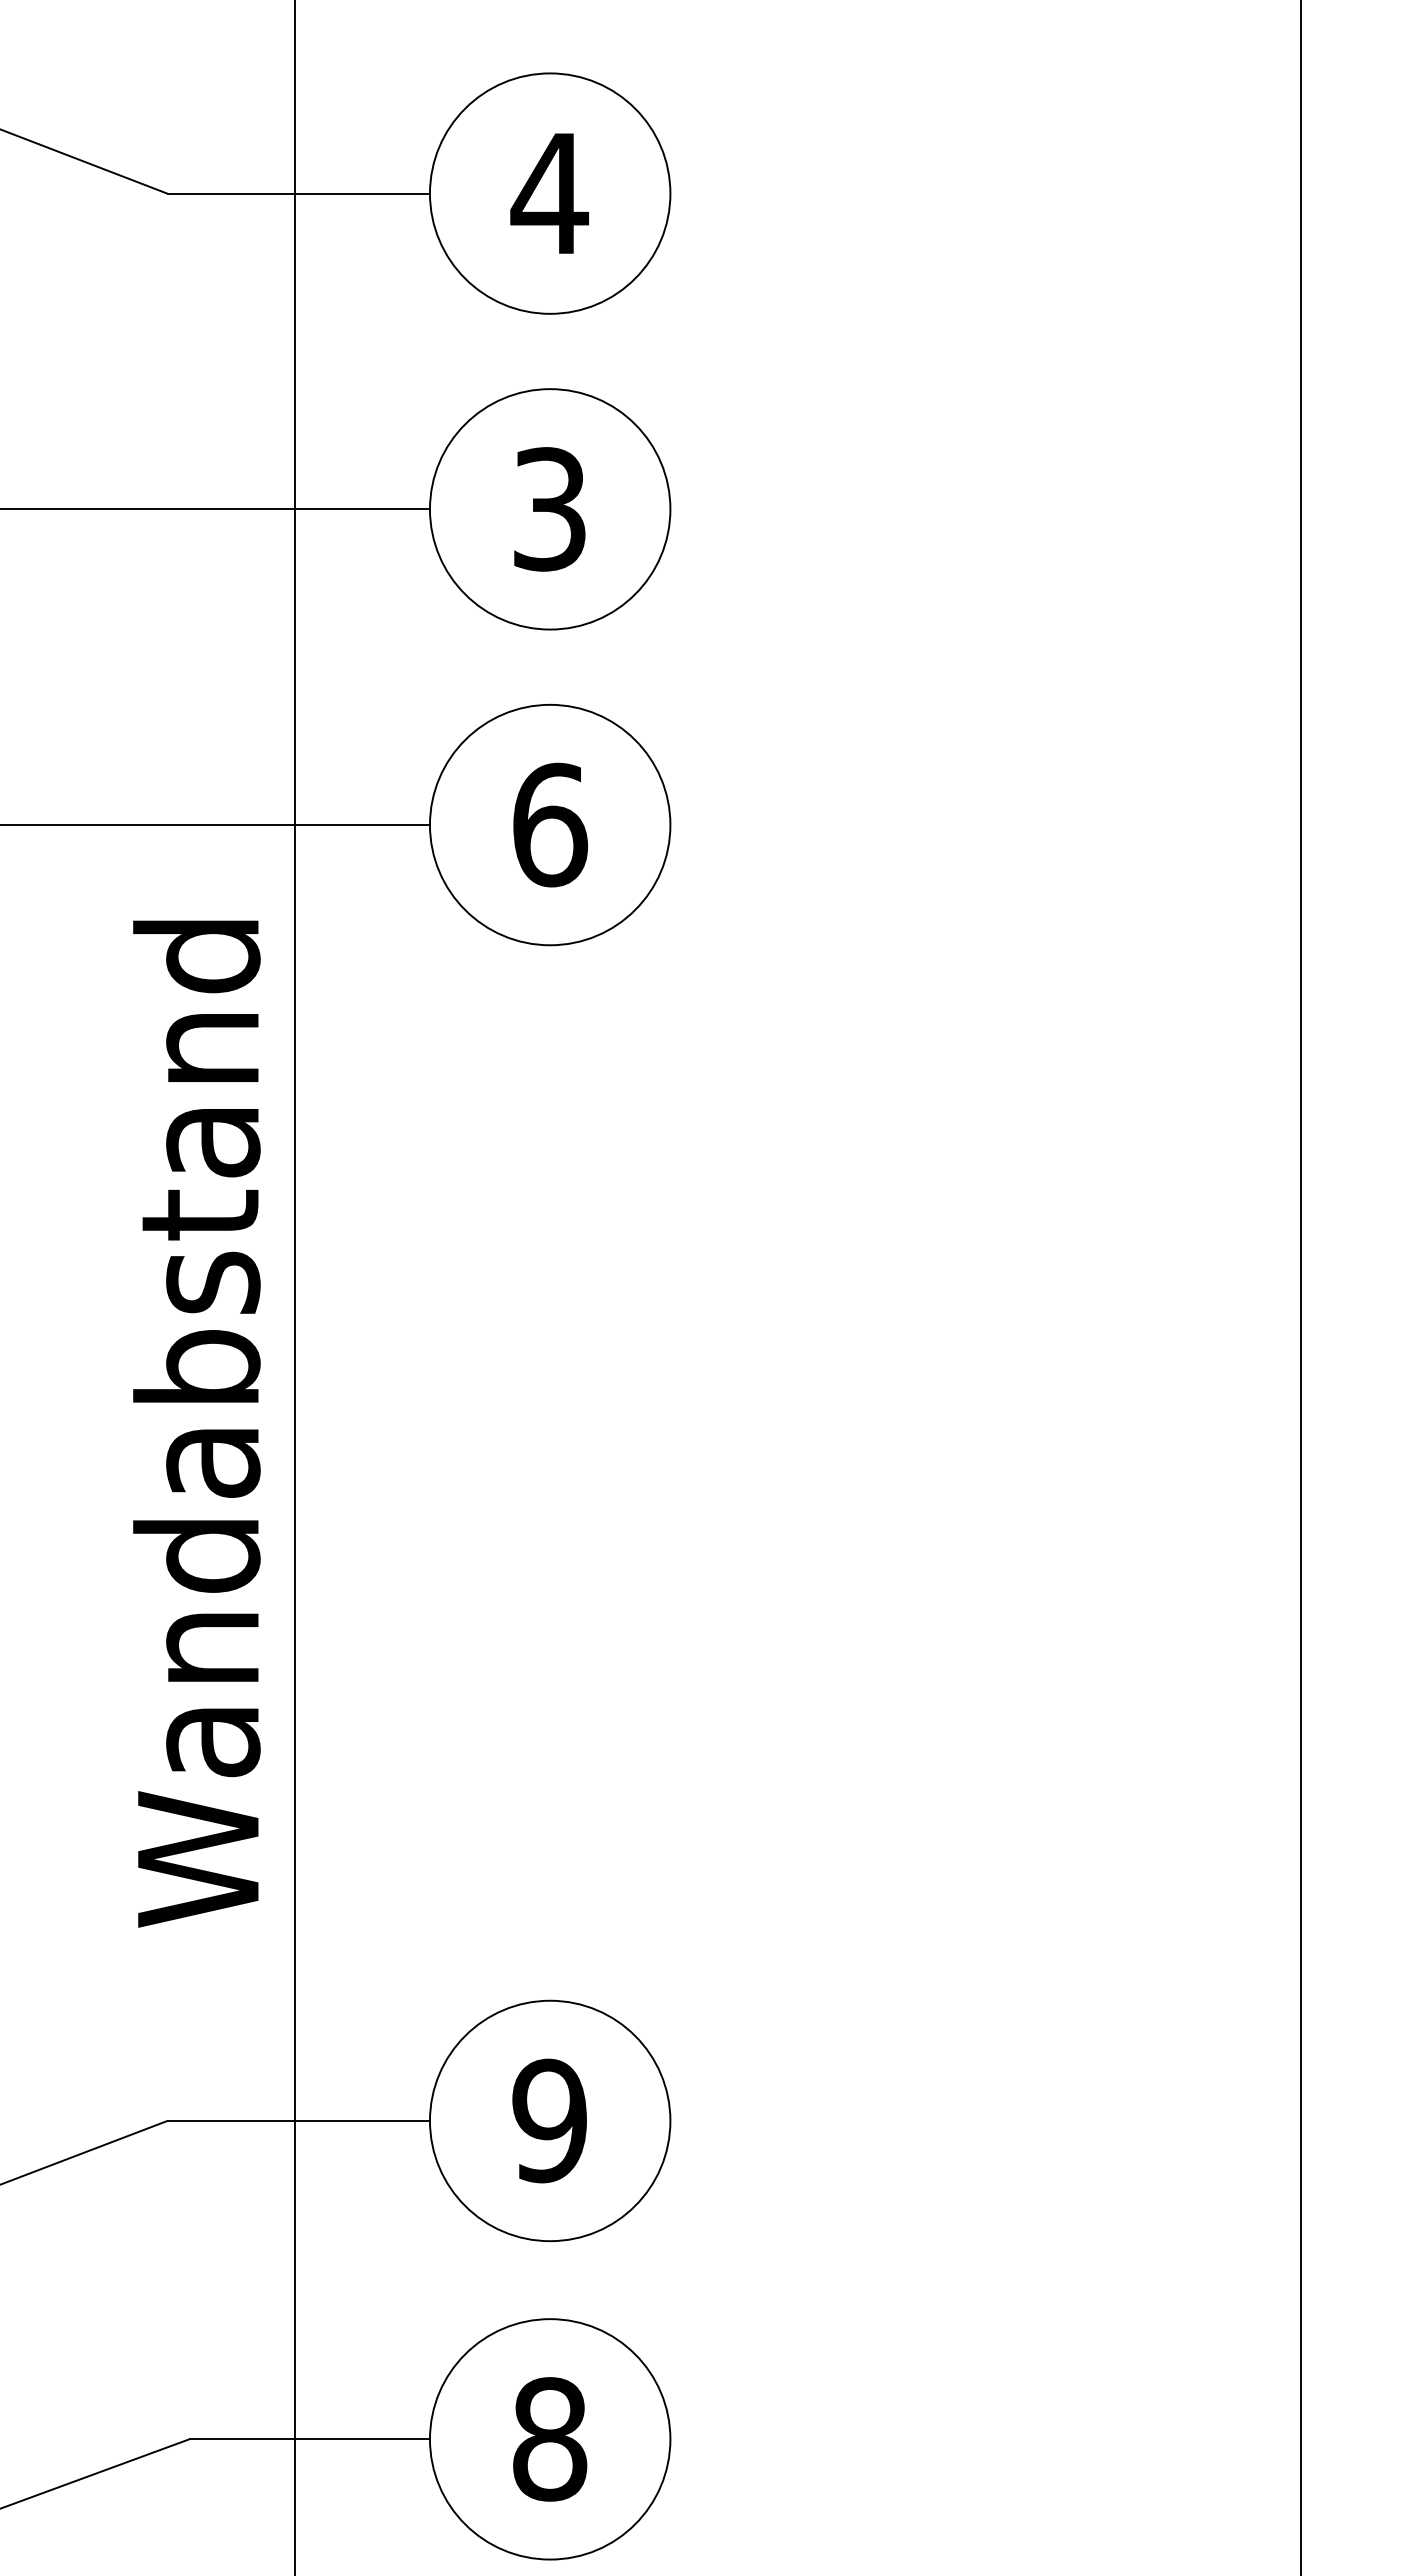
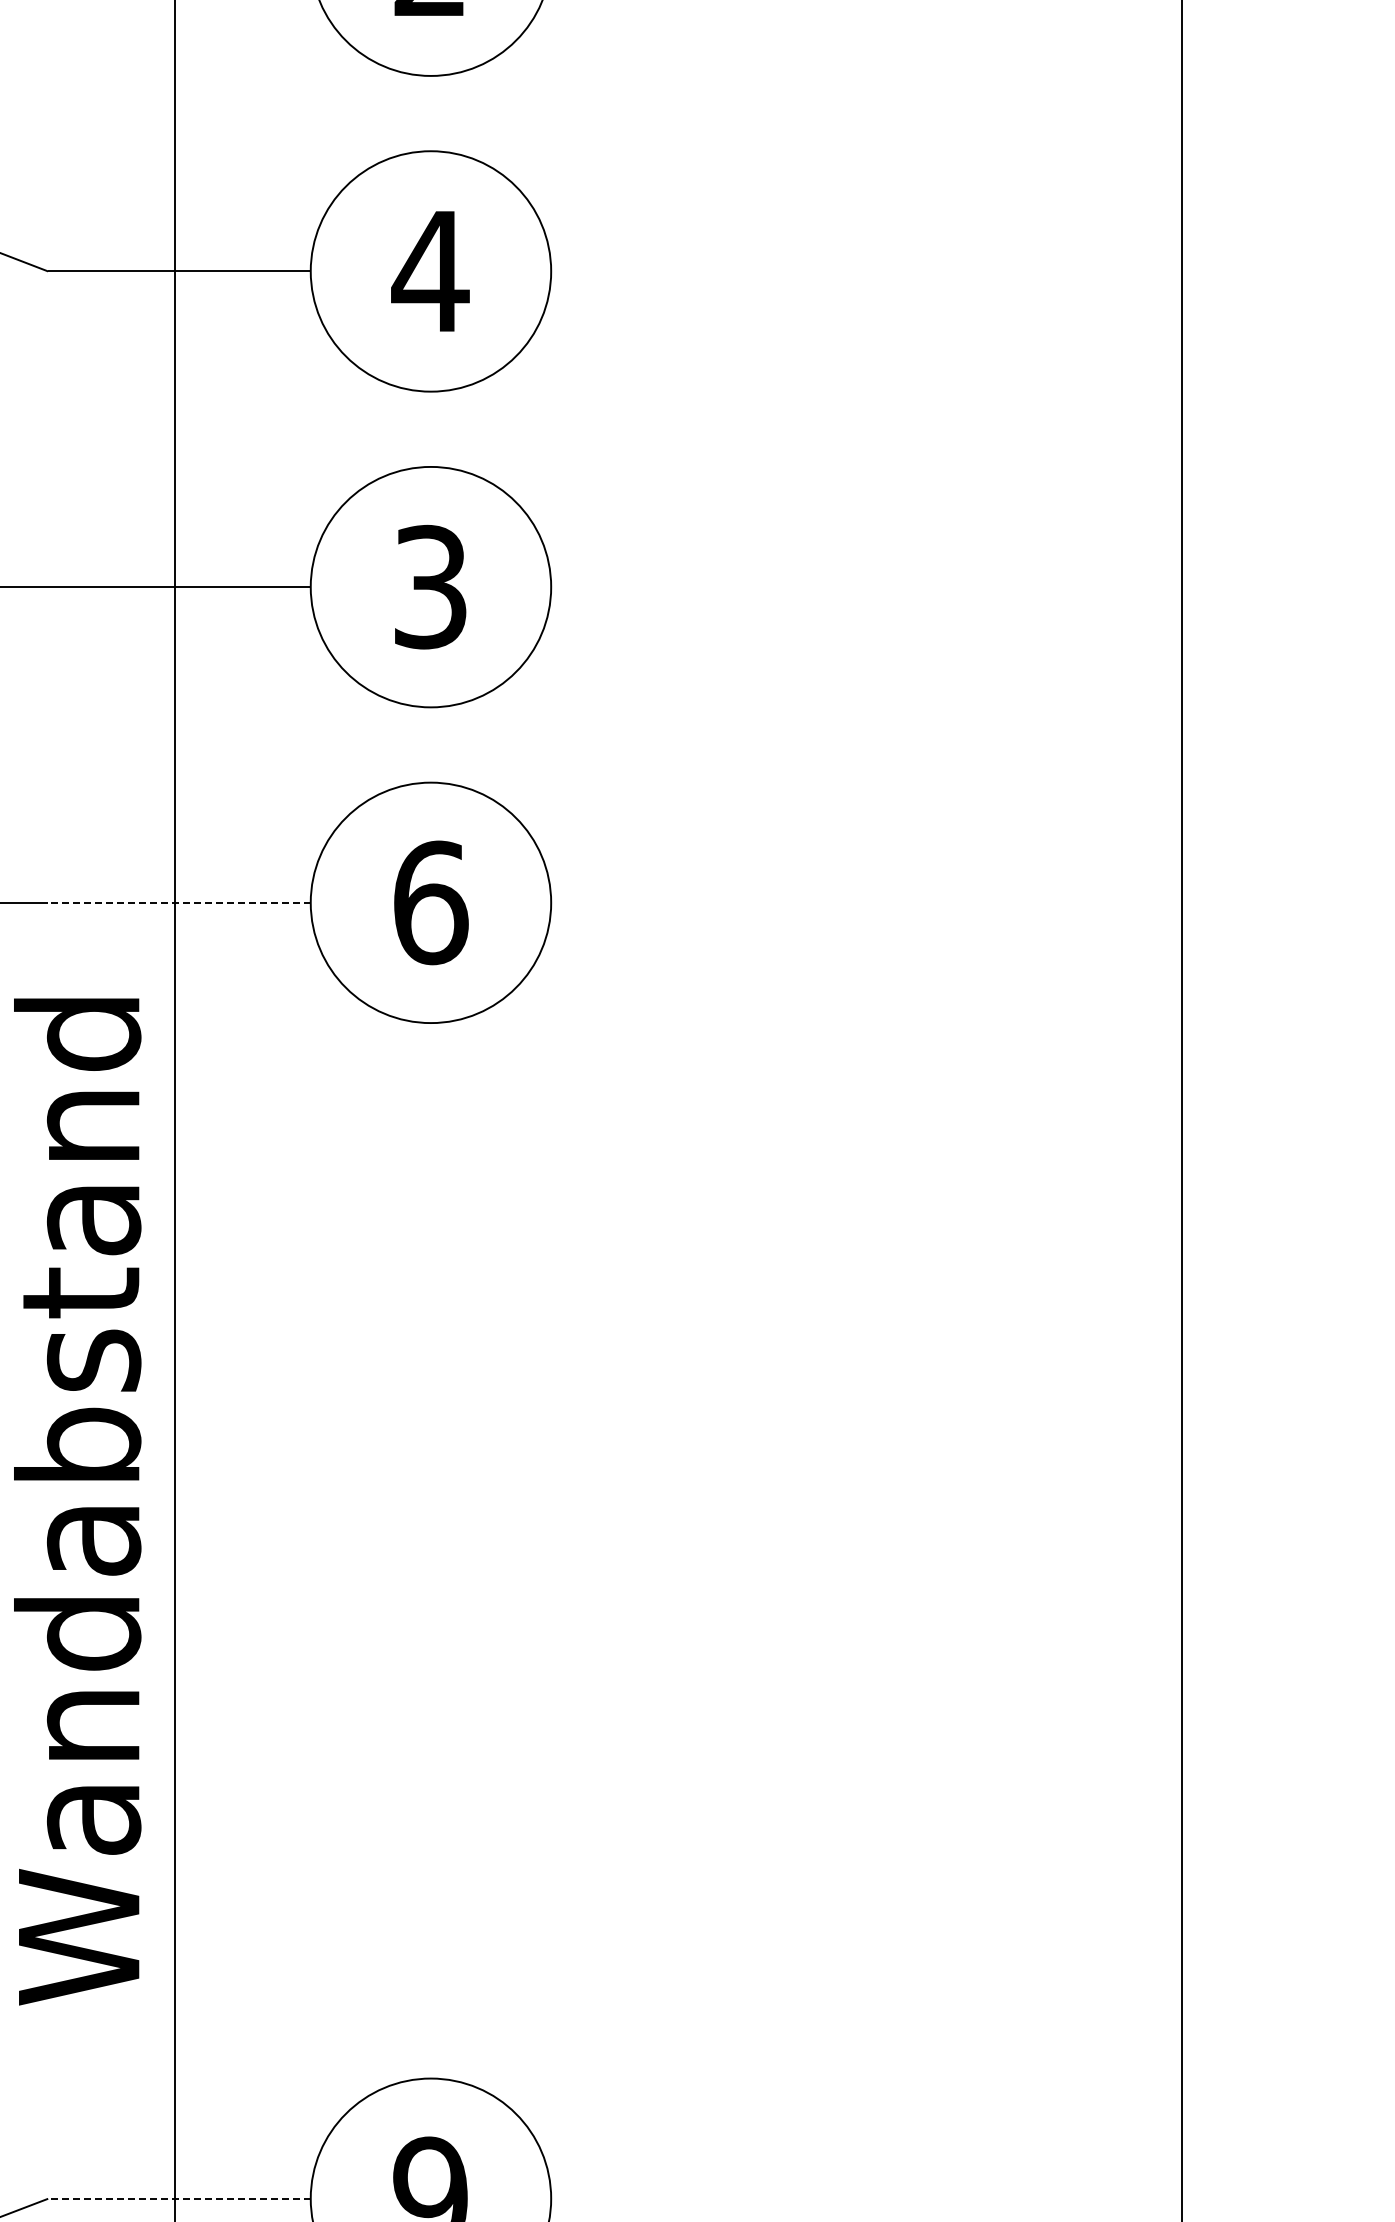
line: (298, 825) -> (179, 903), solid -> dashed
line: (298, 2120) -> (179, 2198), solid -> dashed

